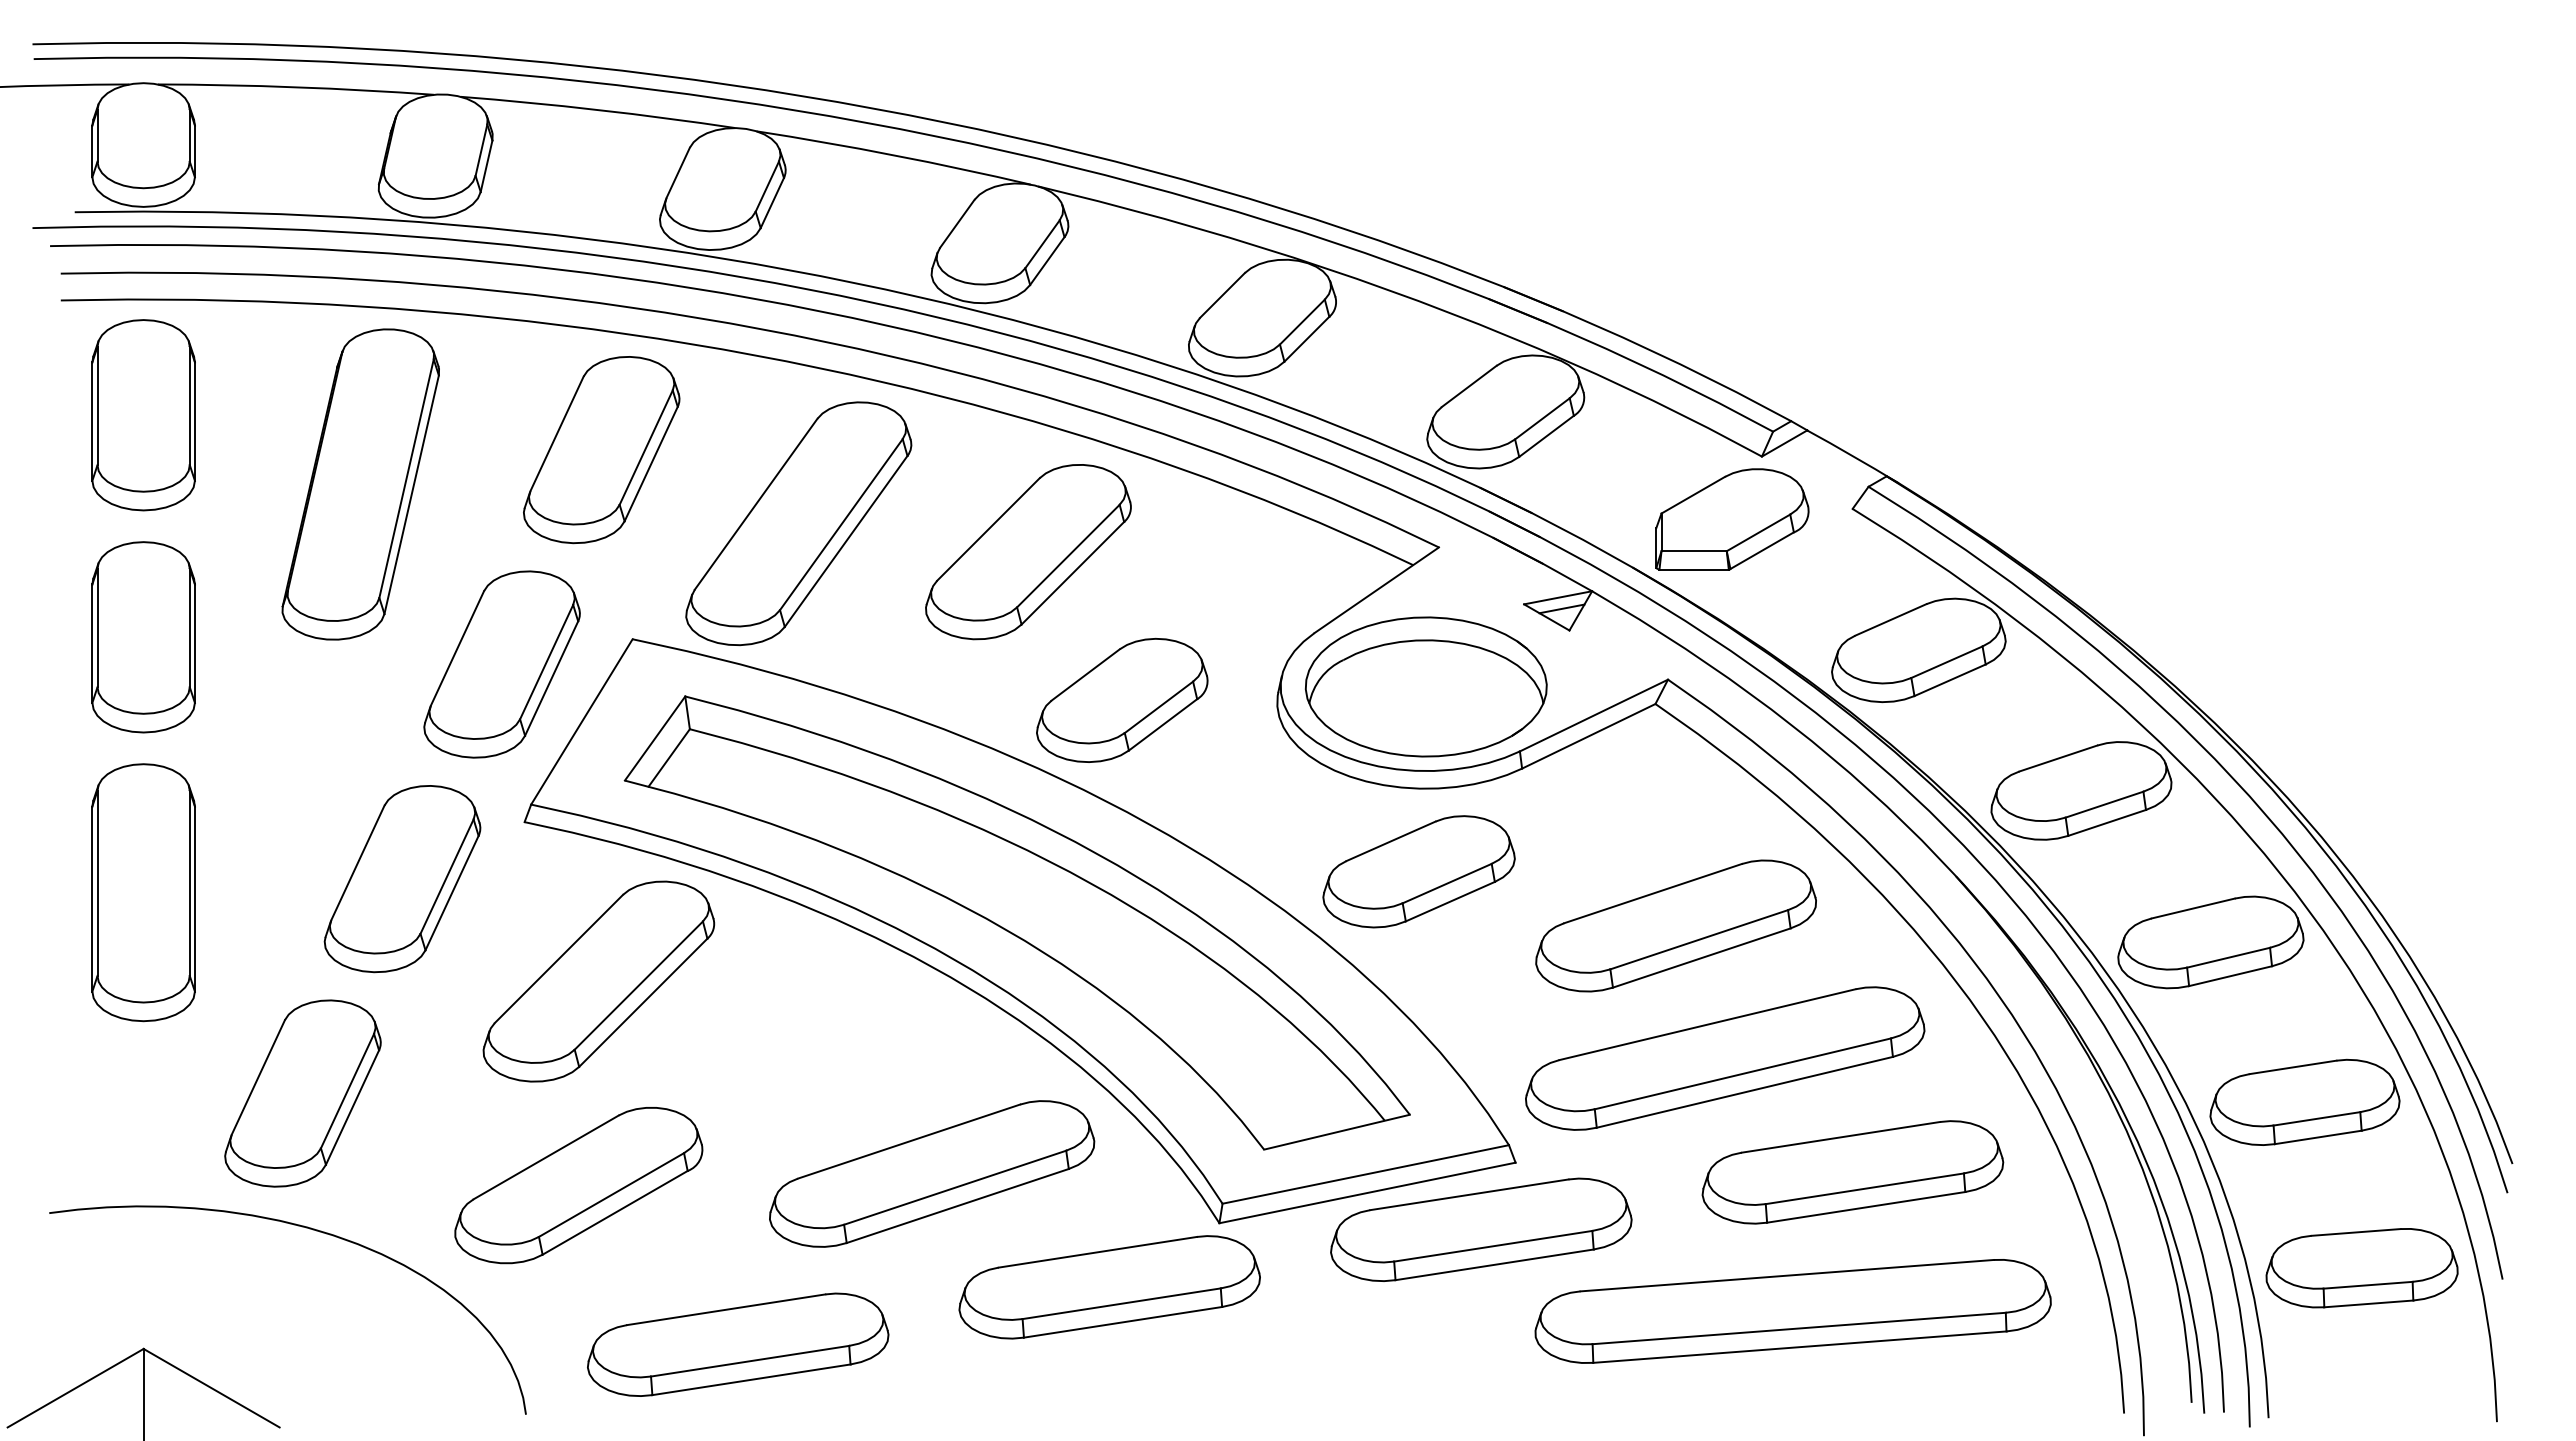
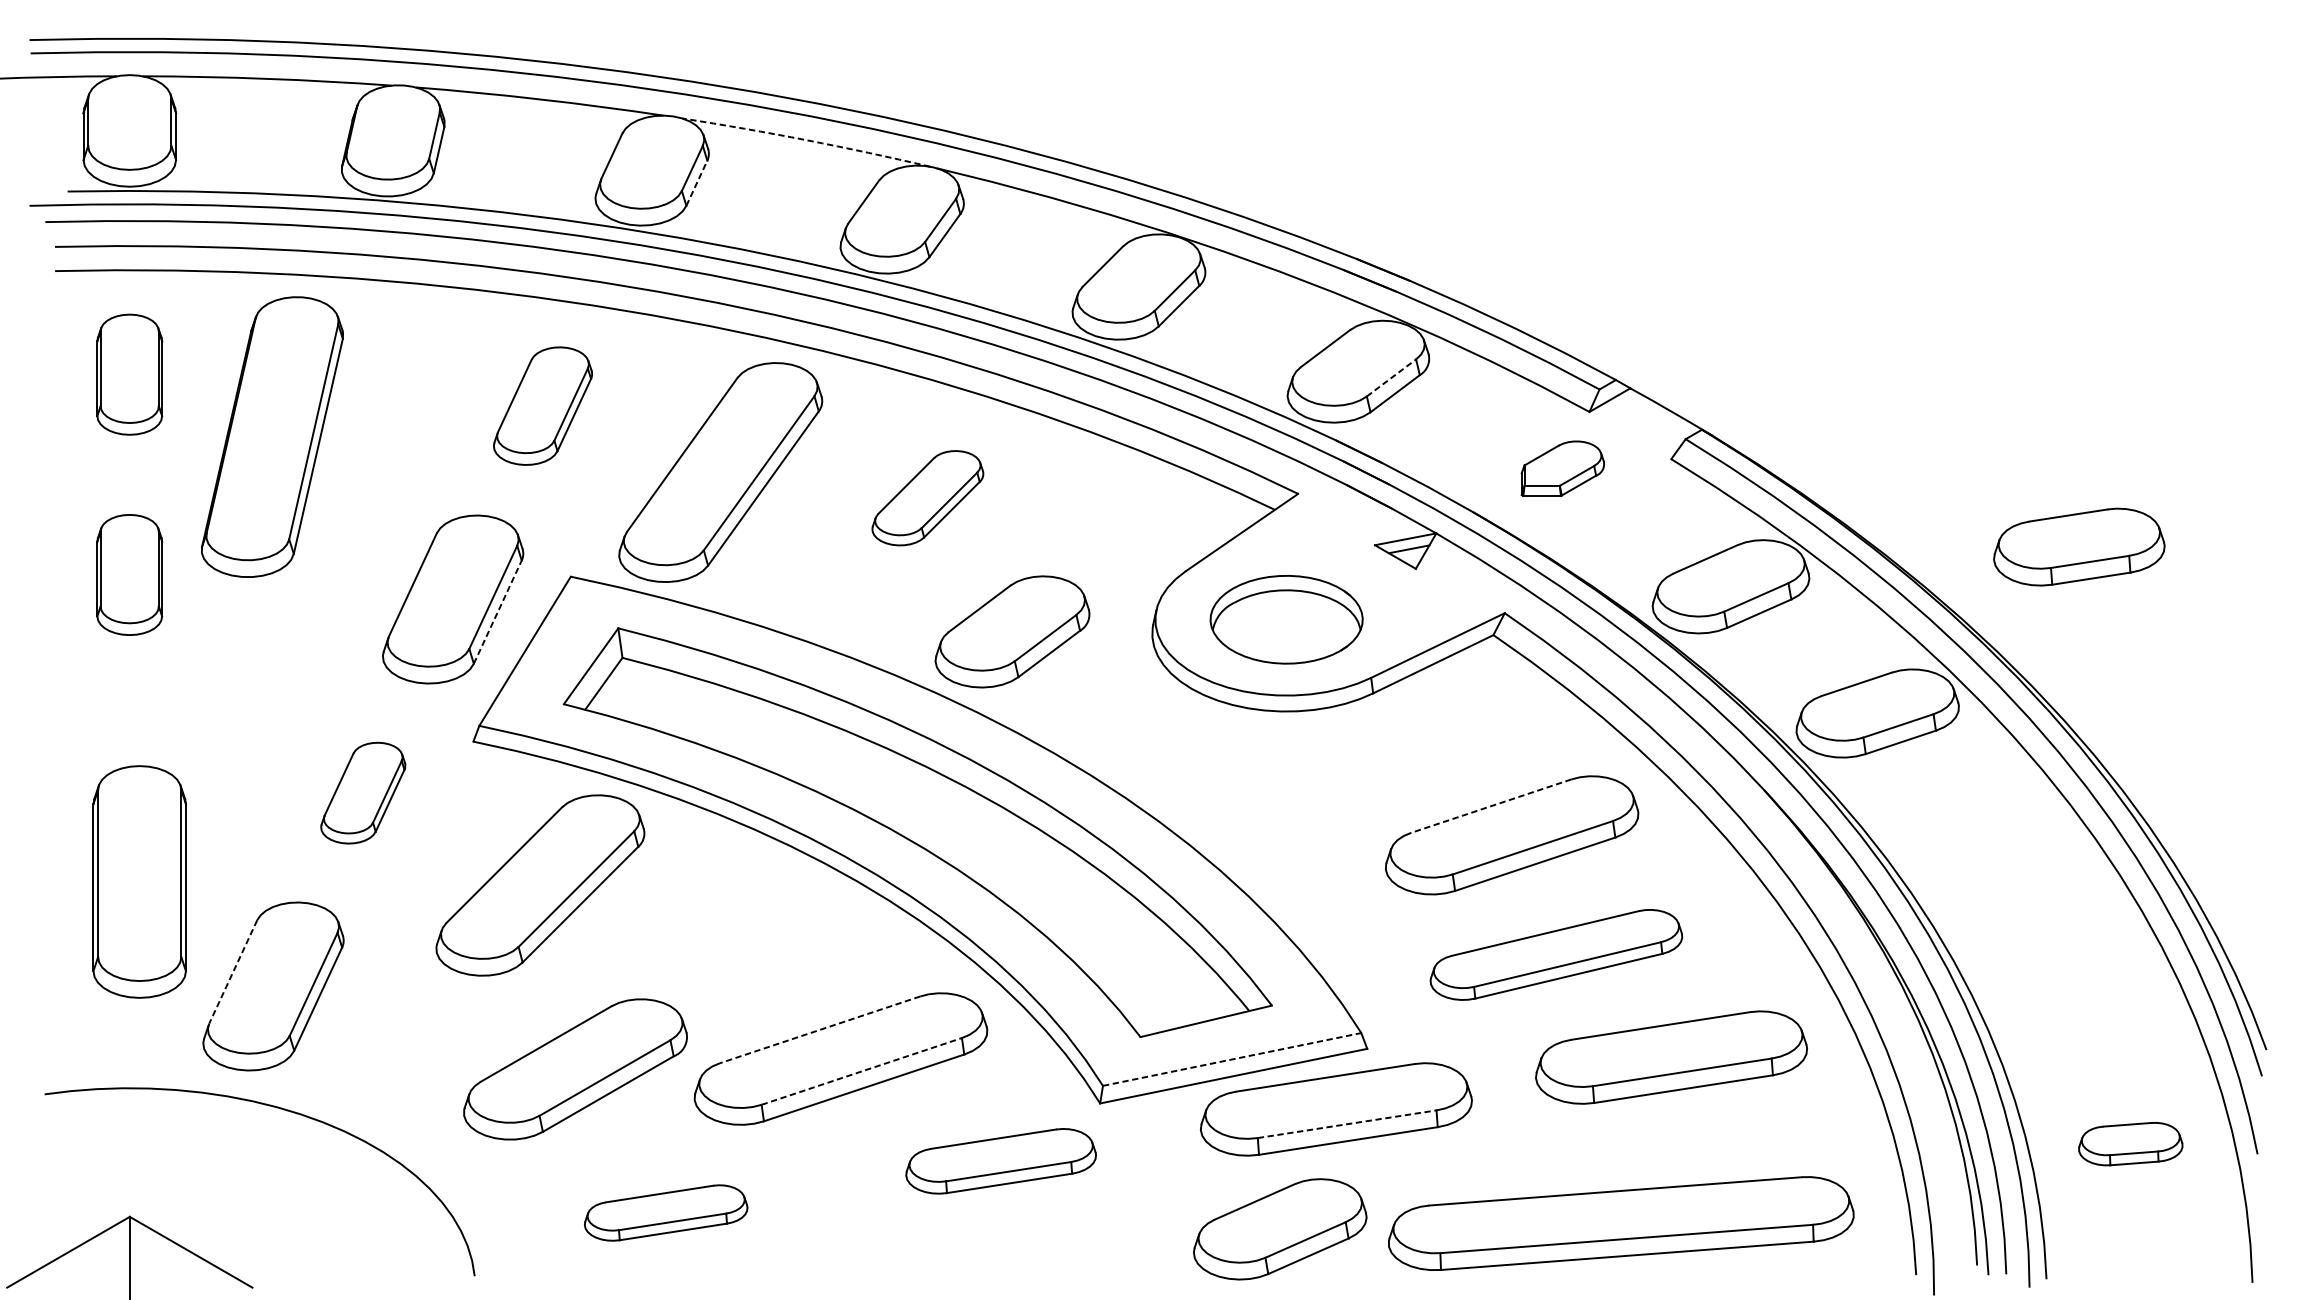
arc: (894, 155) -> (807, 140), solid -> dashed
line: (772, 203) -> (697, 183), solid -> dashed
part: (143, 415) -> (129, 374), size x0.7
line: (1542, 418) -> (1391, 377), solid -> dashed
part: (601, 450) -> (542, 406), size x0.7
part: (360, 484) -> (272, 437), moved
part: (1732, 519) -> (1562, 468), size x0.6
part: (1028, 552) -> (927, 498), size x0.6
part: (143, 637) -> (129, 575), size x0.7
line: (551, 678) -> (497, 612), solid -> dashed
part: (1425, 686) -> (1286, 619), size x0.7
part: (1418, 871) -> (1279, 1229), moved
part: (402, 879) -> (363, 793), size x0.6
part: (143, 892) -> (139, 881), moved
line: (1653, 893) -> (1491, 806), solid -> dashed
part: (2210, 942) -> (1994, 850), removed
part: (1725, 1058) -> (1556, 954), size x0.7
line: (258, 1077) -> (233, 972), solid -> dashed
part: (2304, 1101) -> (2078, 546), moved
line: (908, 1141) -> (819, 1029), solid -> dashed
line: (1366, 1174) -> (1232, 1059), solid -> dashed
part: (578, 1185) -> (575, 1069), moved
line: (955, 1187) -> (862, 1071), solid -> dashed
line: (1493, 1246) -> (1347, 1124), solid -> dashed
part: (2361, 1268) -> (2130, 1144), size x0.6
part: (1109, 1287) -> (1000, 1161), size x0.7
part: (1792, 1311) -> (1620, 1223), moved
part: (738, 1344) -> (666, 1212), size x0.6

